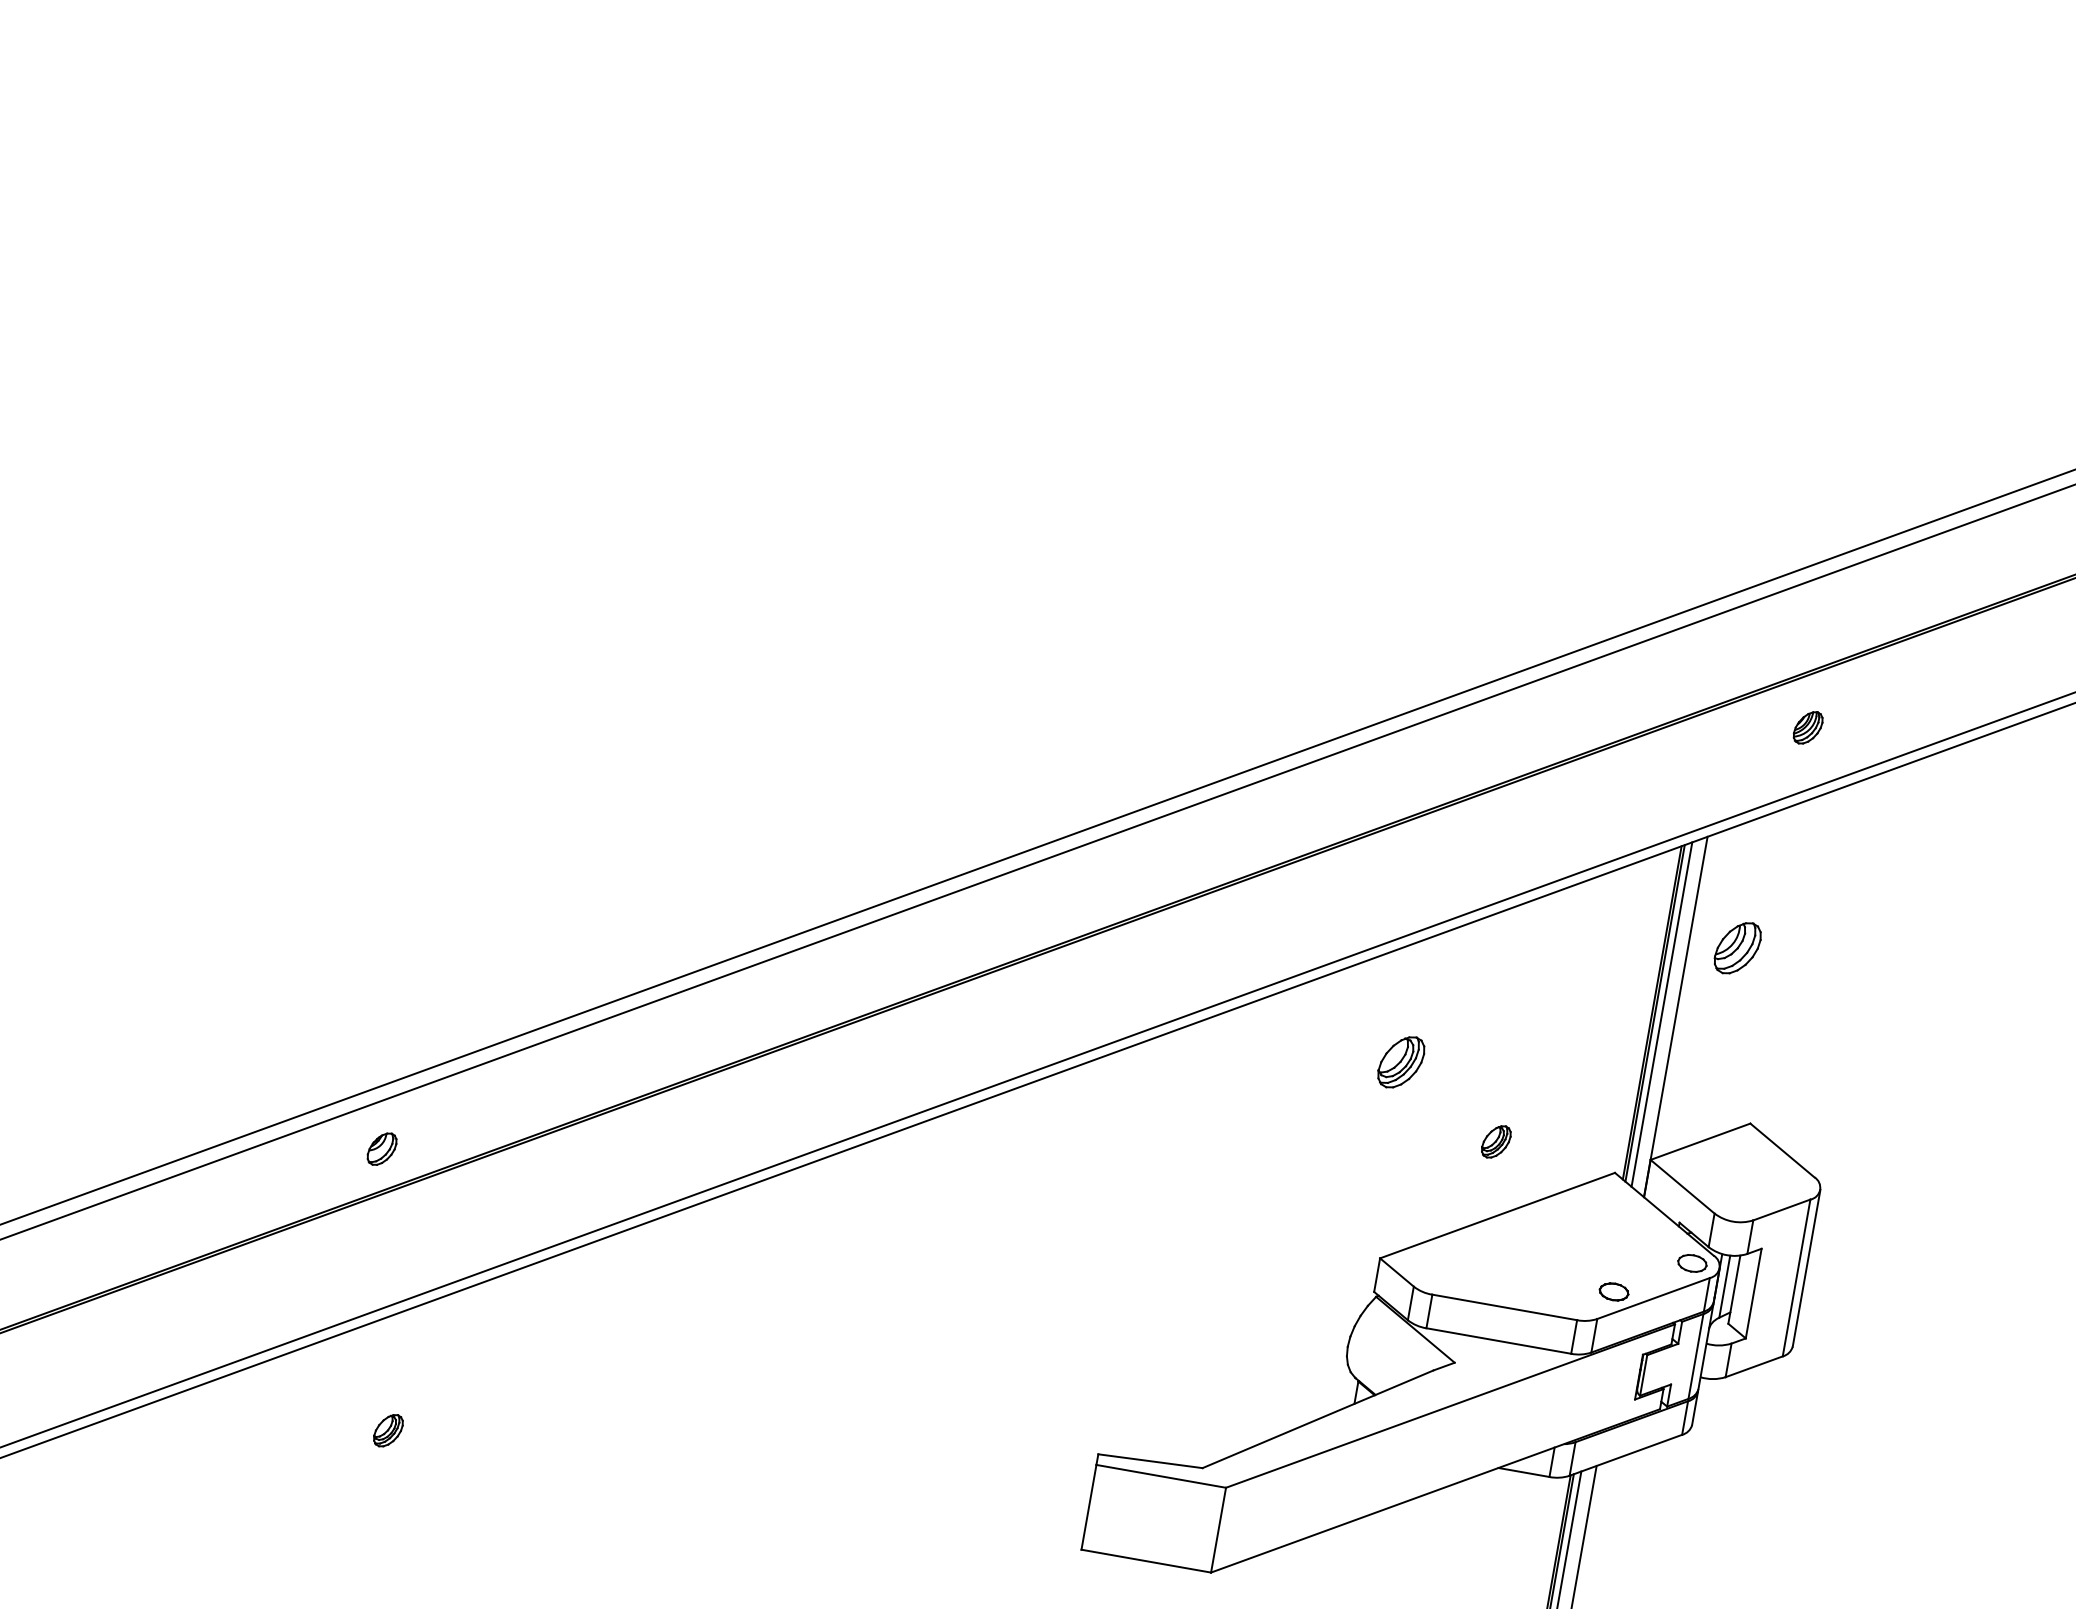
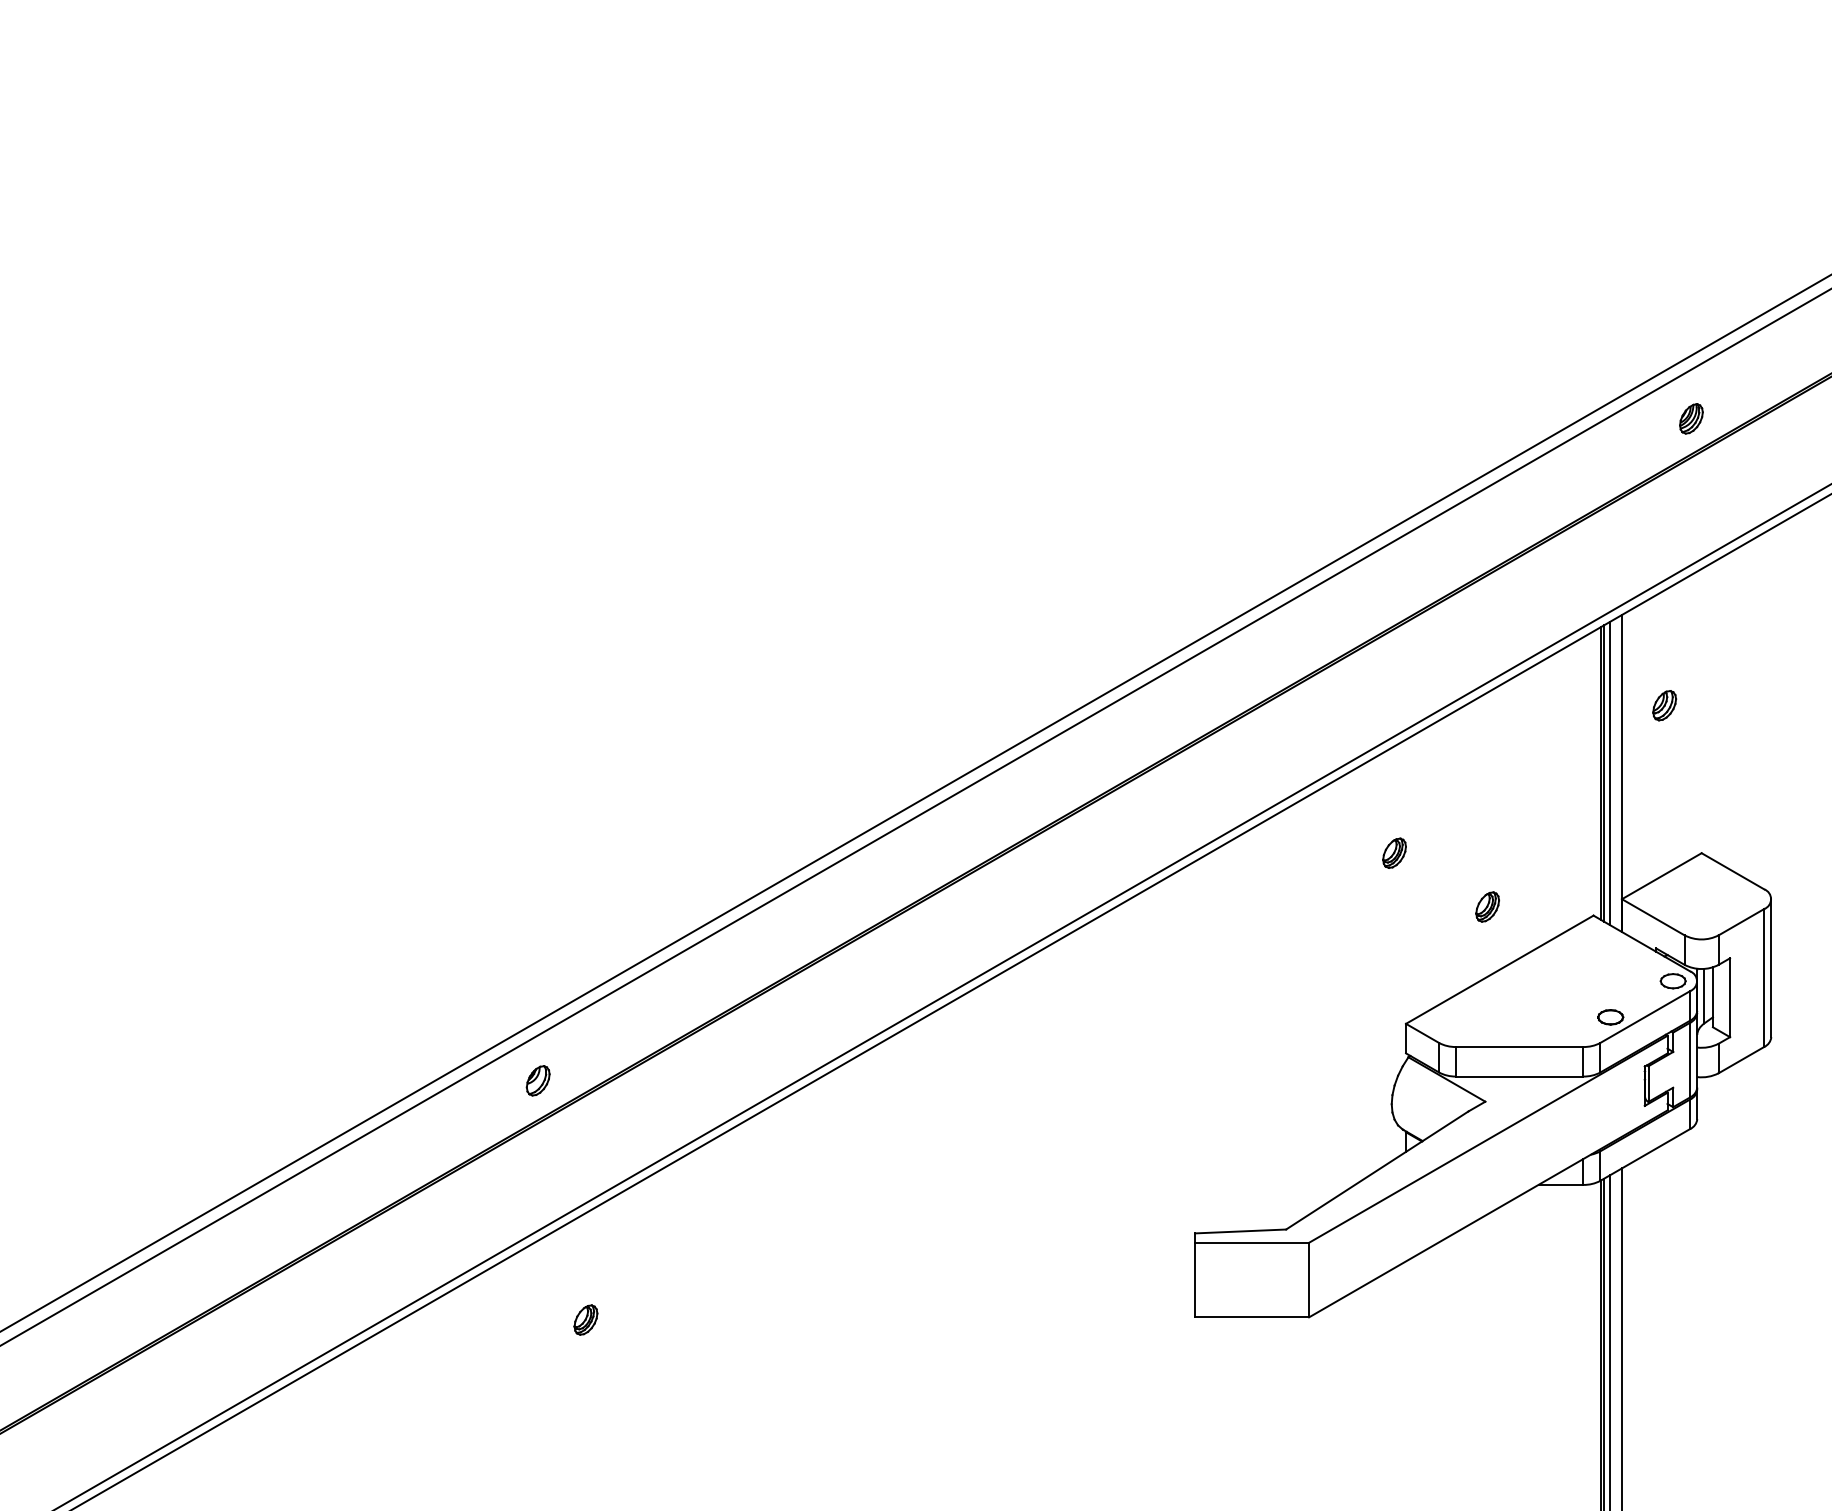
part: (1808, 727) -> (1691, 418), moved
part: (1737, 948) -> (1664, 705), size x0.62
part: (1401, 1061) -> (1394, 852), size x0.62

